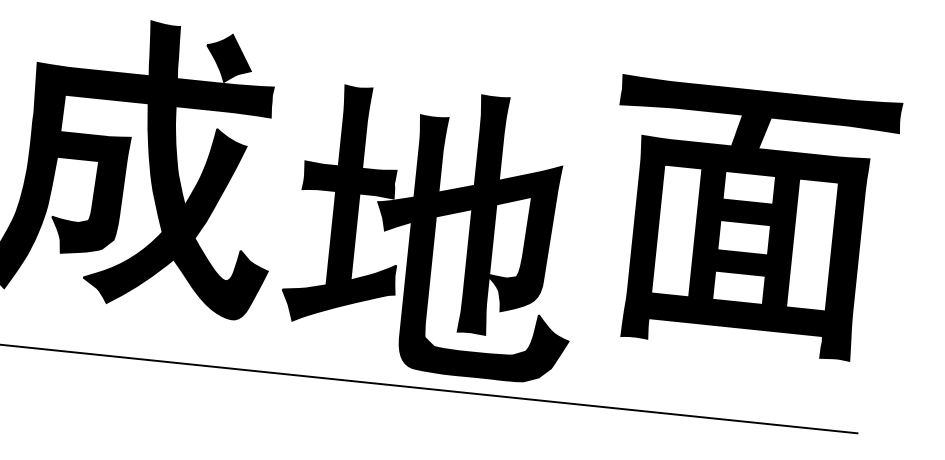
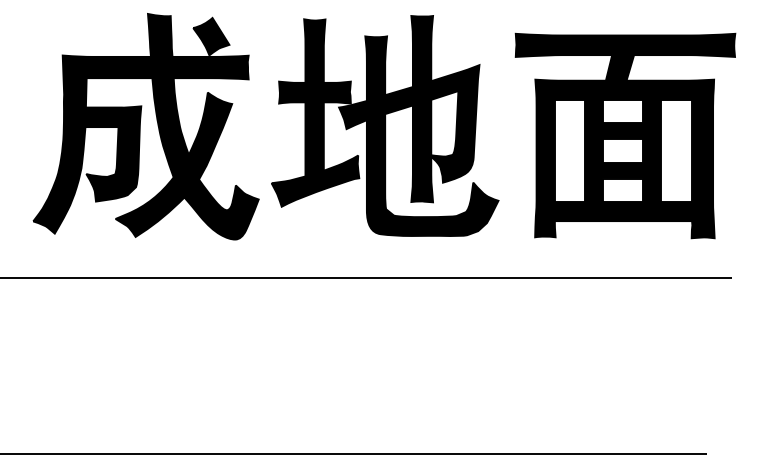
part: (749, 218) -> (625, 135), moved
part: (434, 231) -> (385, 125), moved

